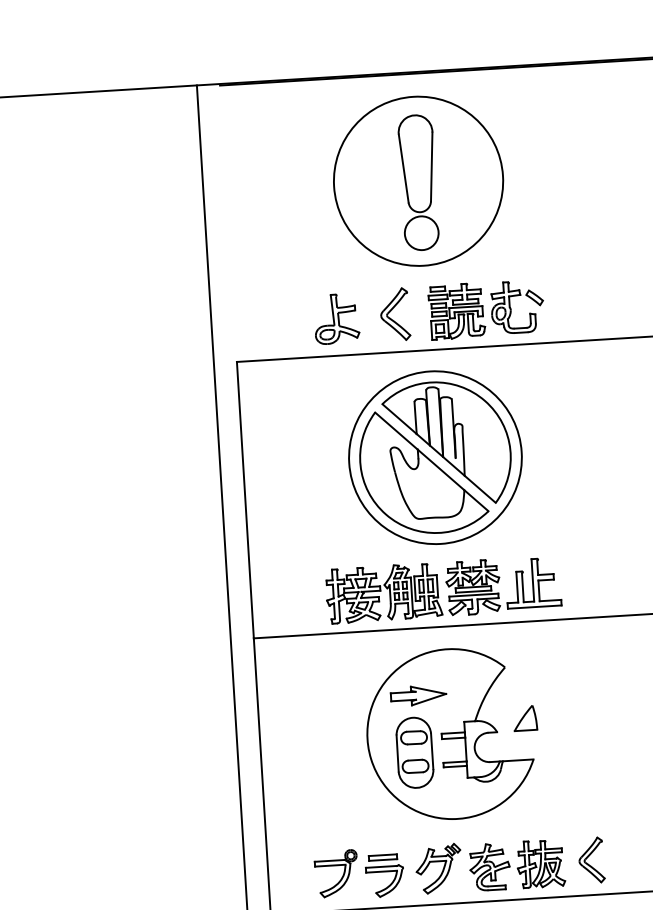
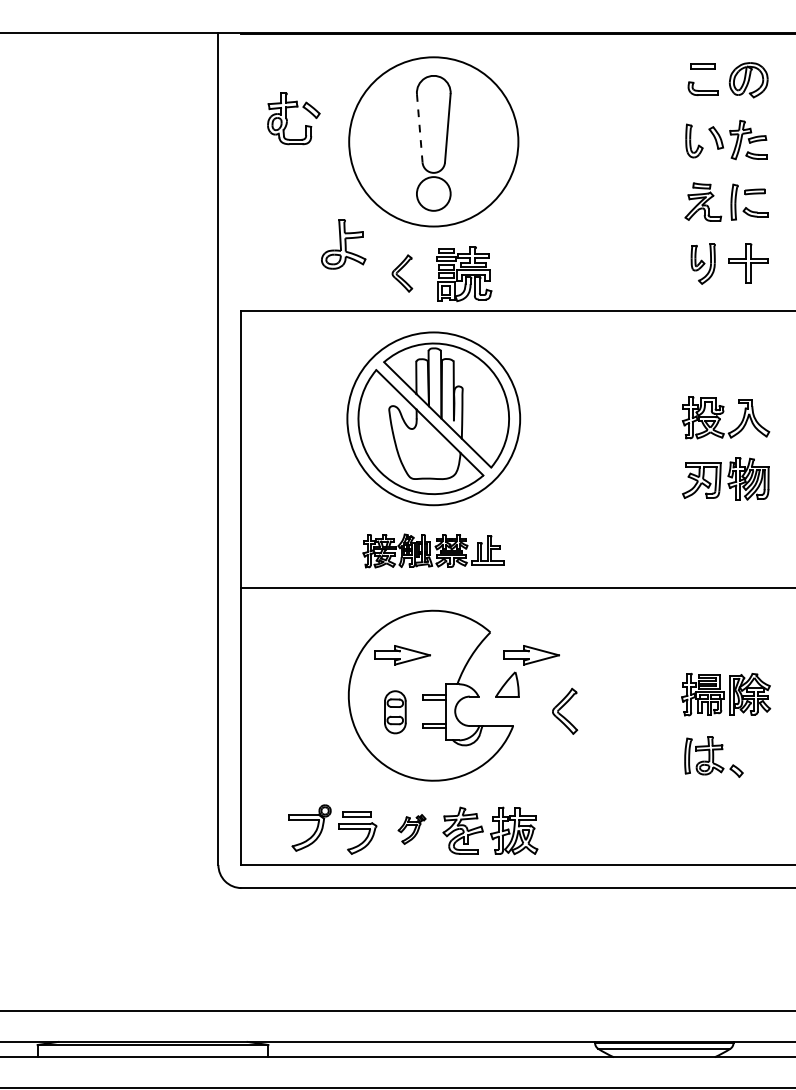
line: (403, 168) -> (419, 128), solid -> dashed
part: (517, 307) -> (293, 118), moved
part: (395, 314) -> (402, 273), size x0.7
part: (336, 319) -> (343, 244), moved
part: (443, 589) -> (433, 550), size x0.6
part: (547, 687) -> (531, 655), added
part: (415, 753) -> (395, 712), size x0.6
part: (592, 859) -> (565, 710), moved
part: (438, 868) -> (411, 829), size x0.6

